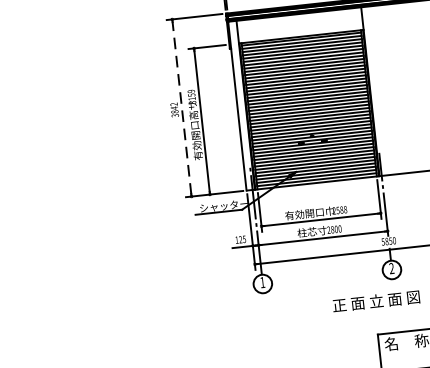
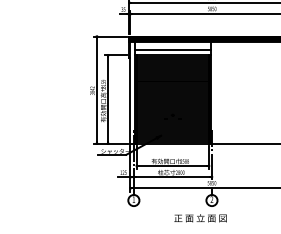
line: (299, 27) -> (172, 49), added
line: (181, 107) -> (96, 89), dashed -> solid

